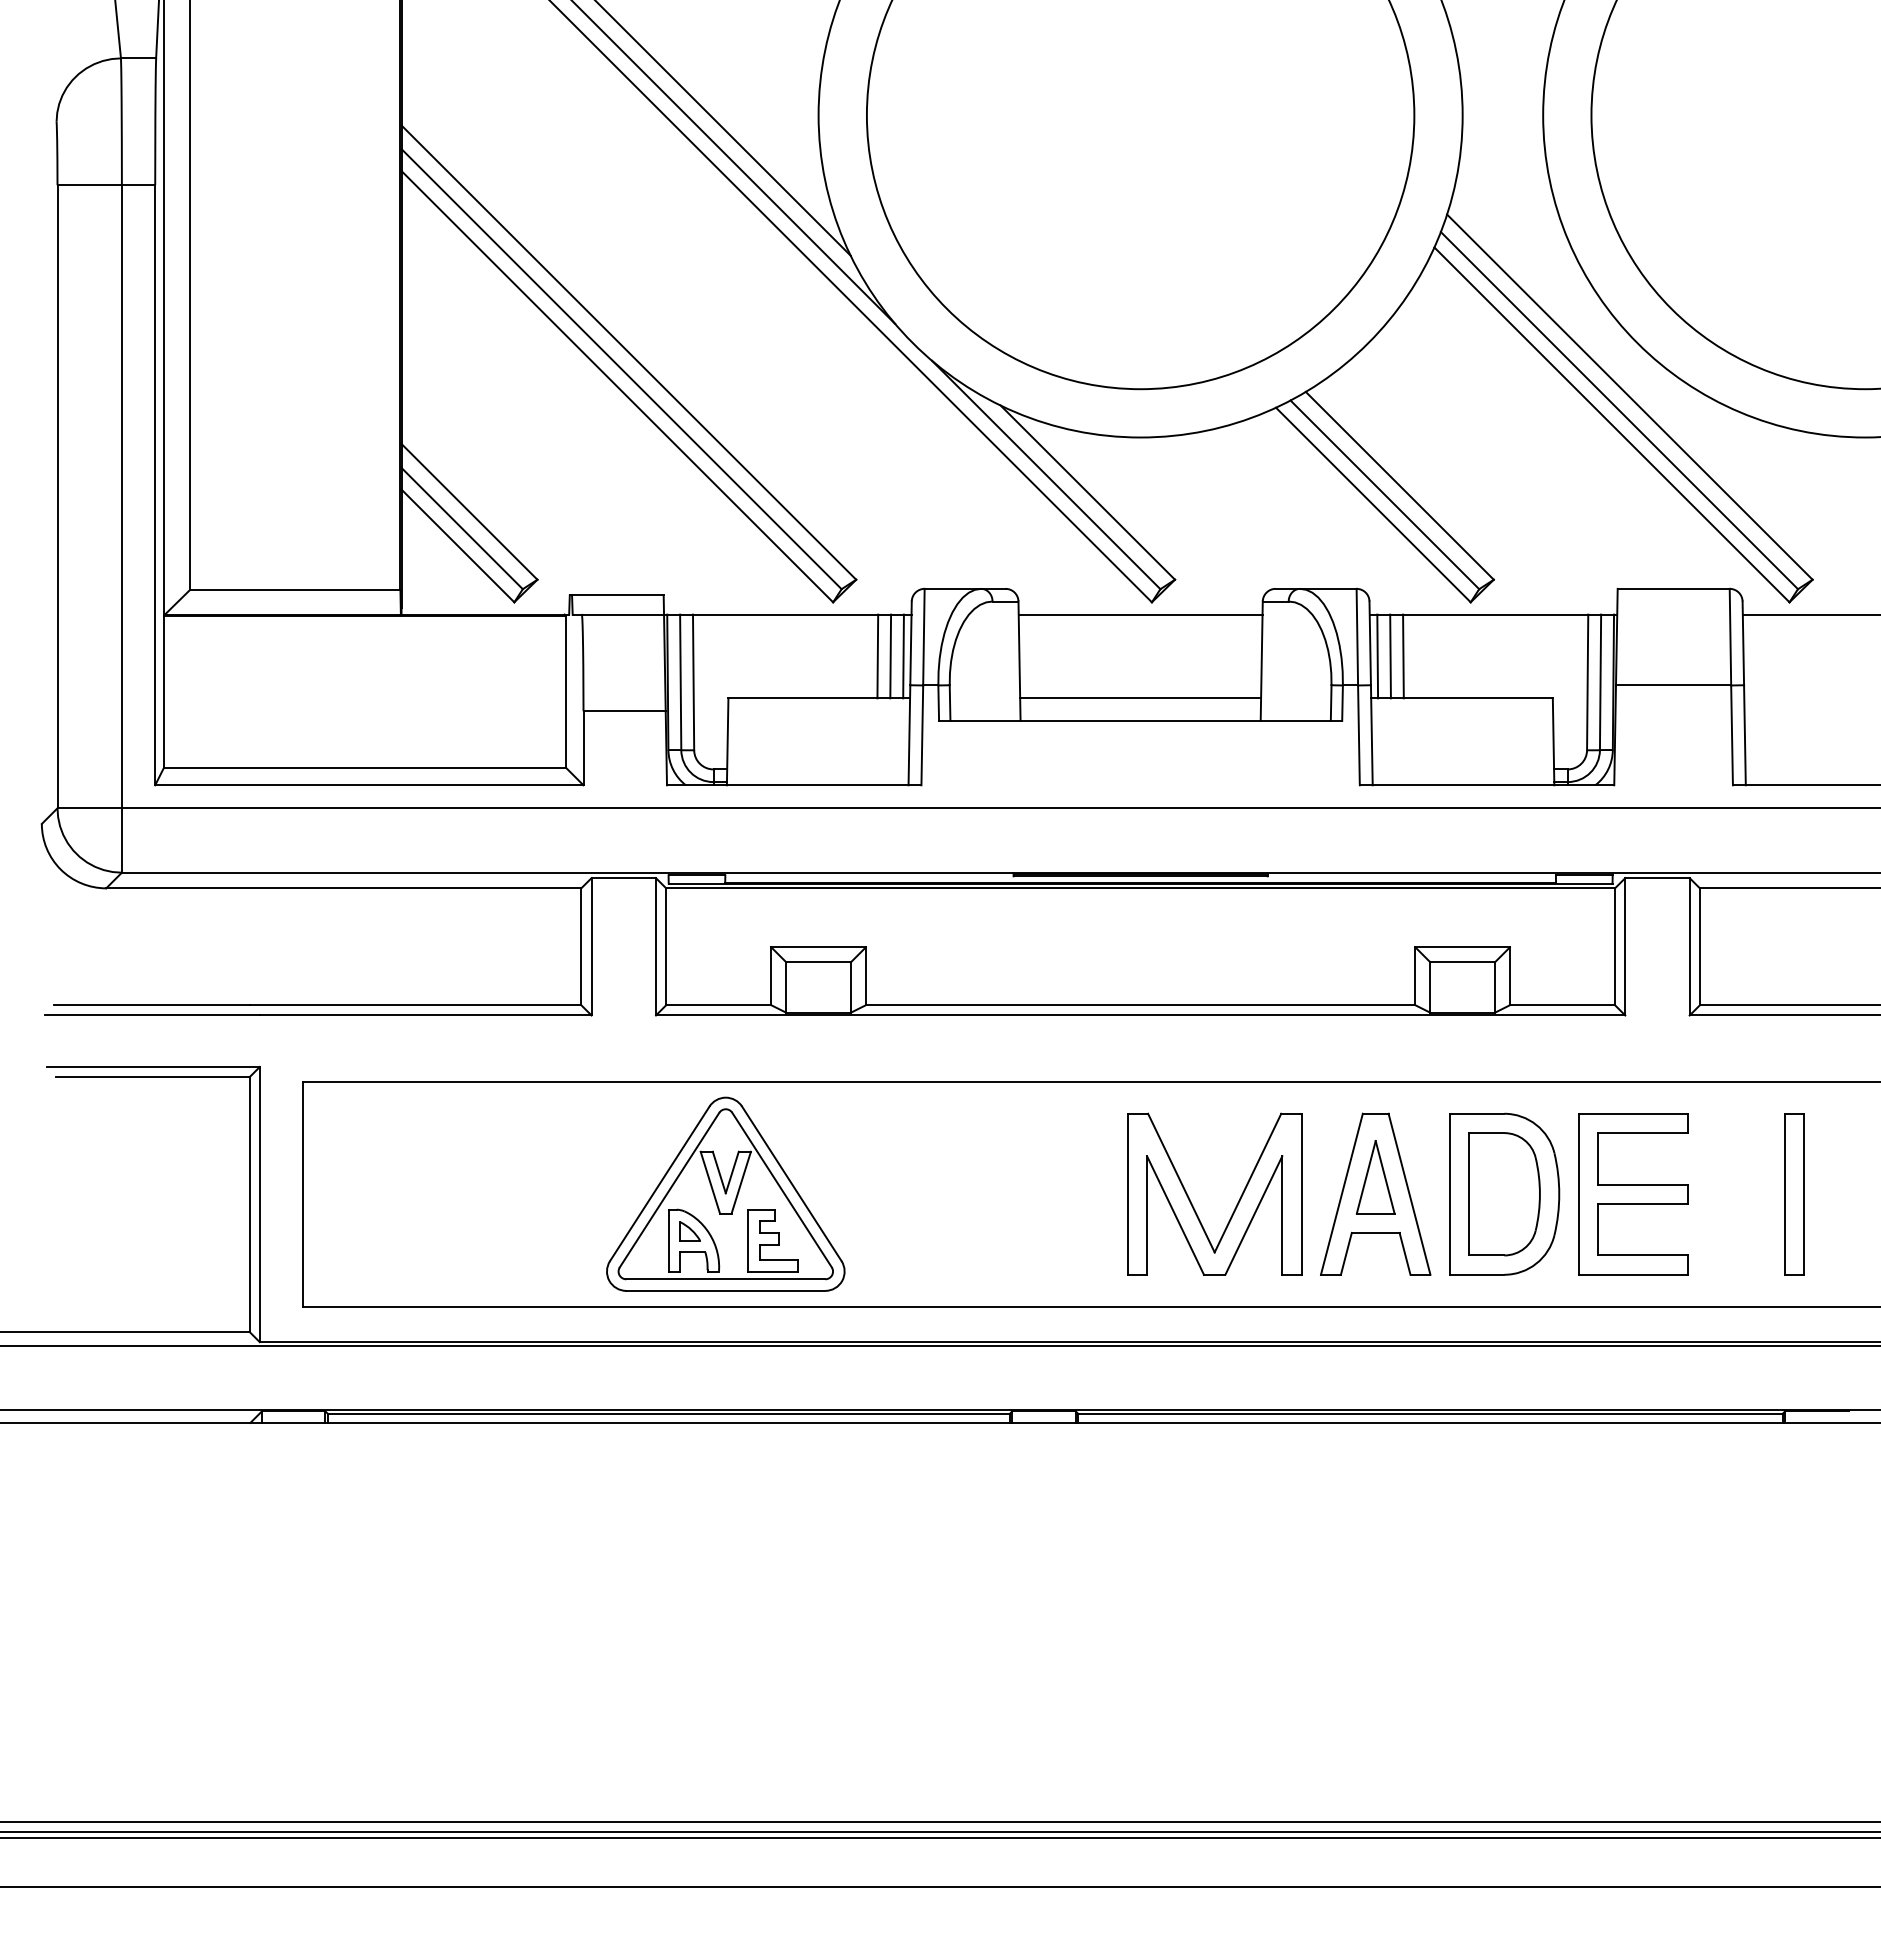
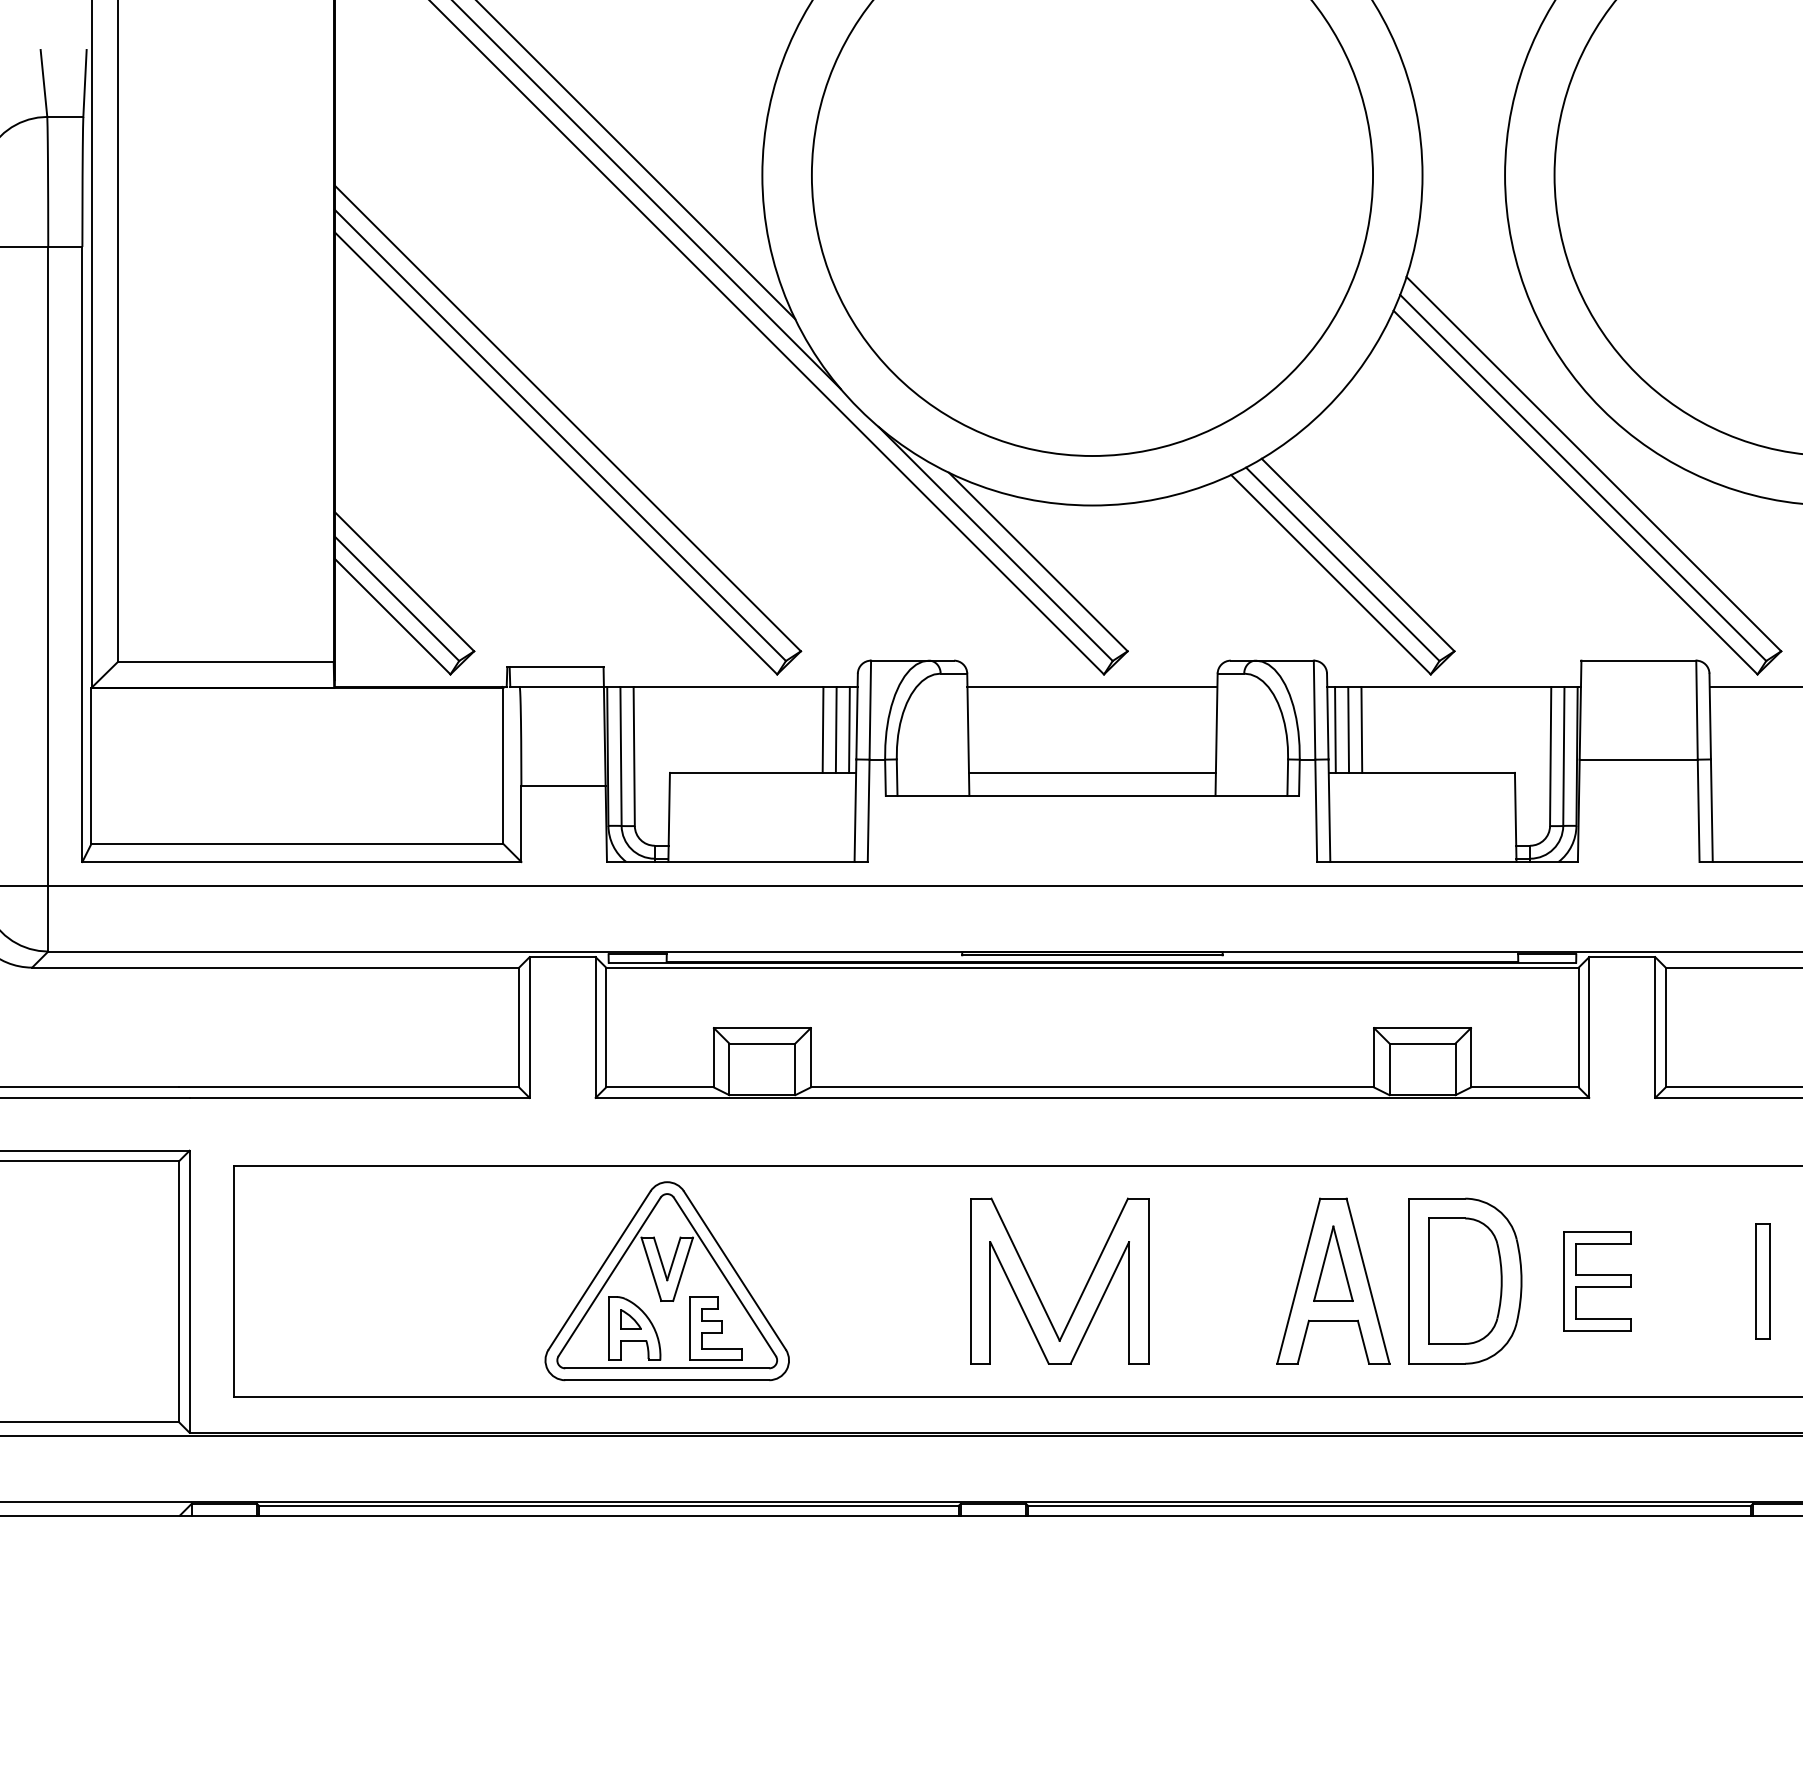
part: (1633, 1194) -> (1597, 1281), size x0.6
part: (1794, 1194) -> (1762, 1281), size x0.7
part: (1192, 1203) -> (1036, 1290), moved

